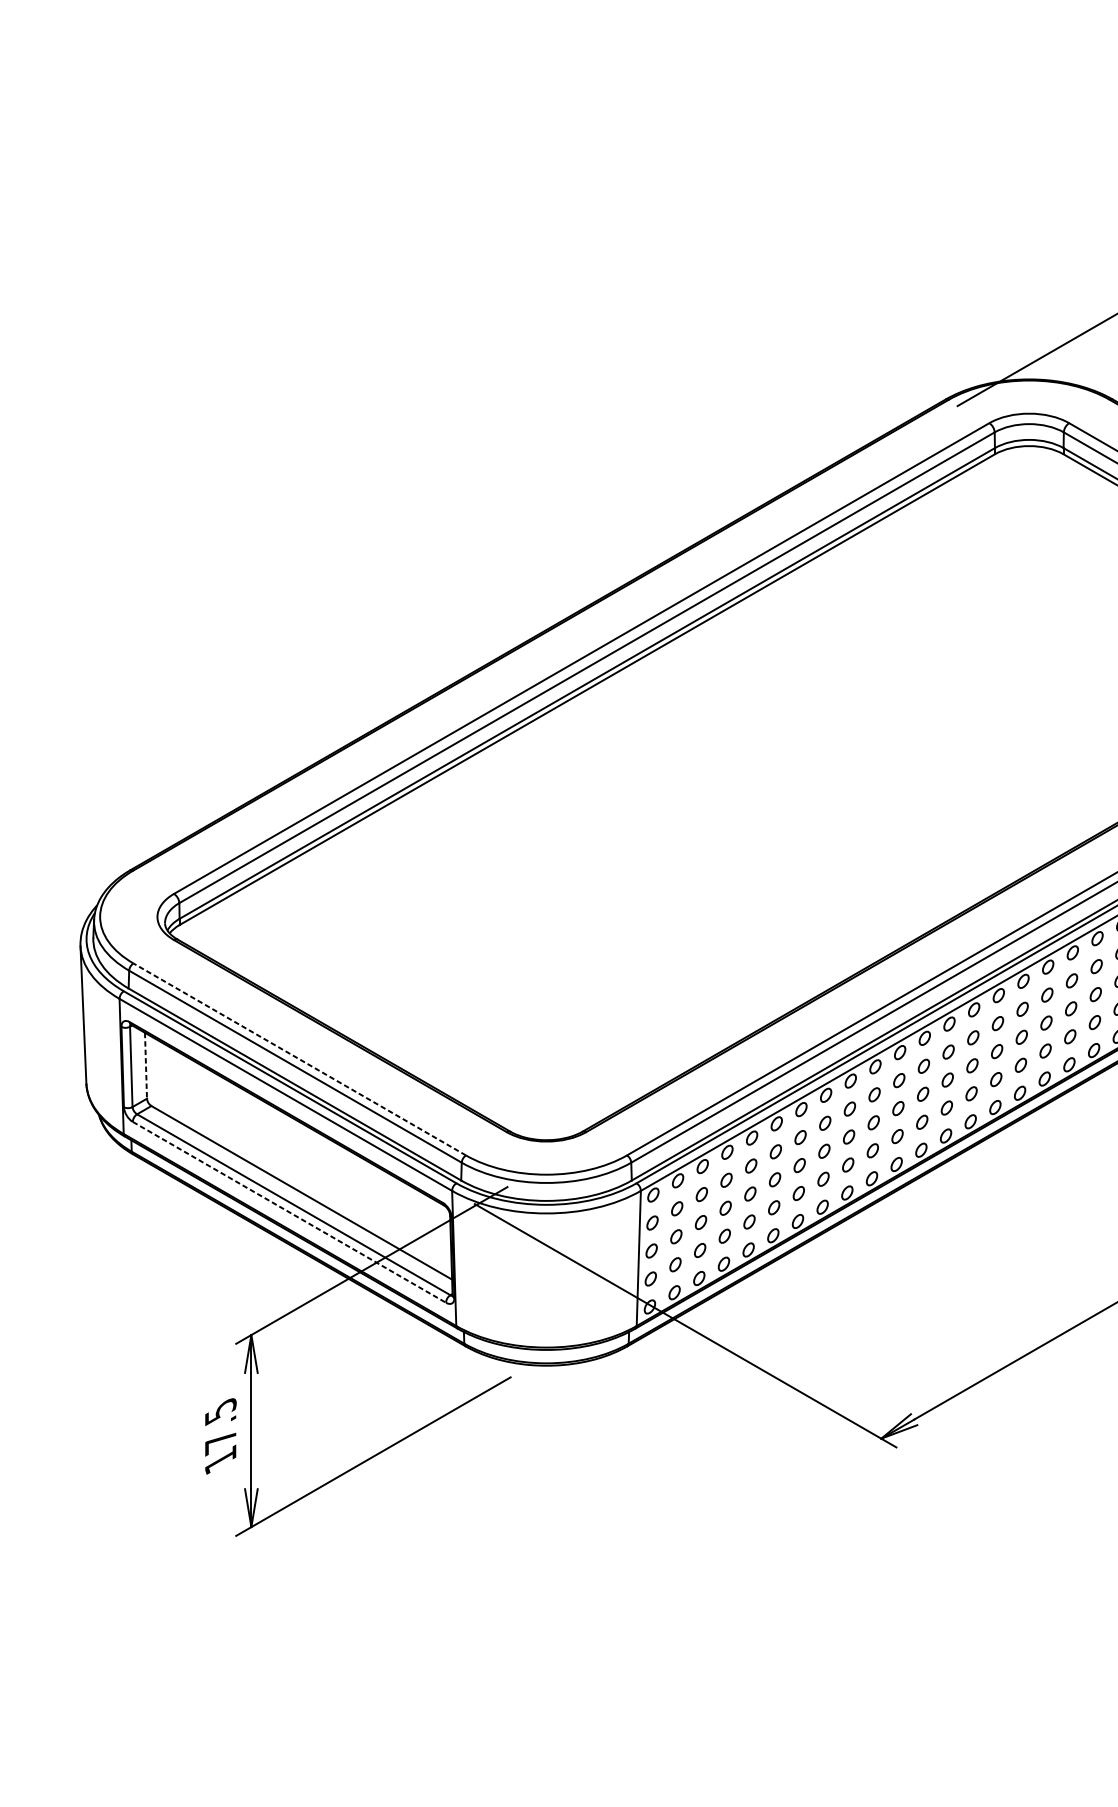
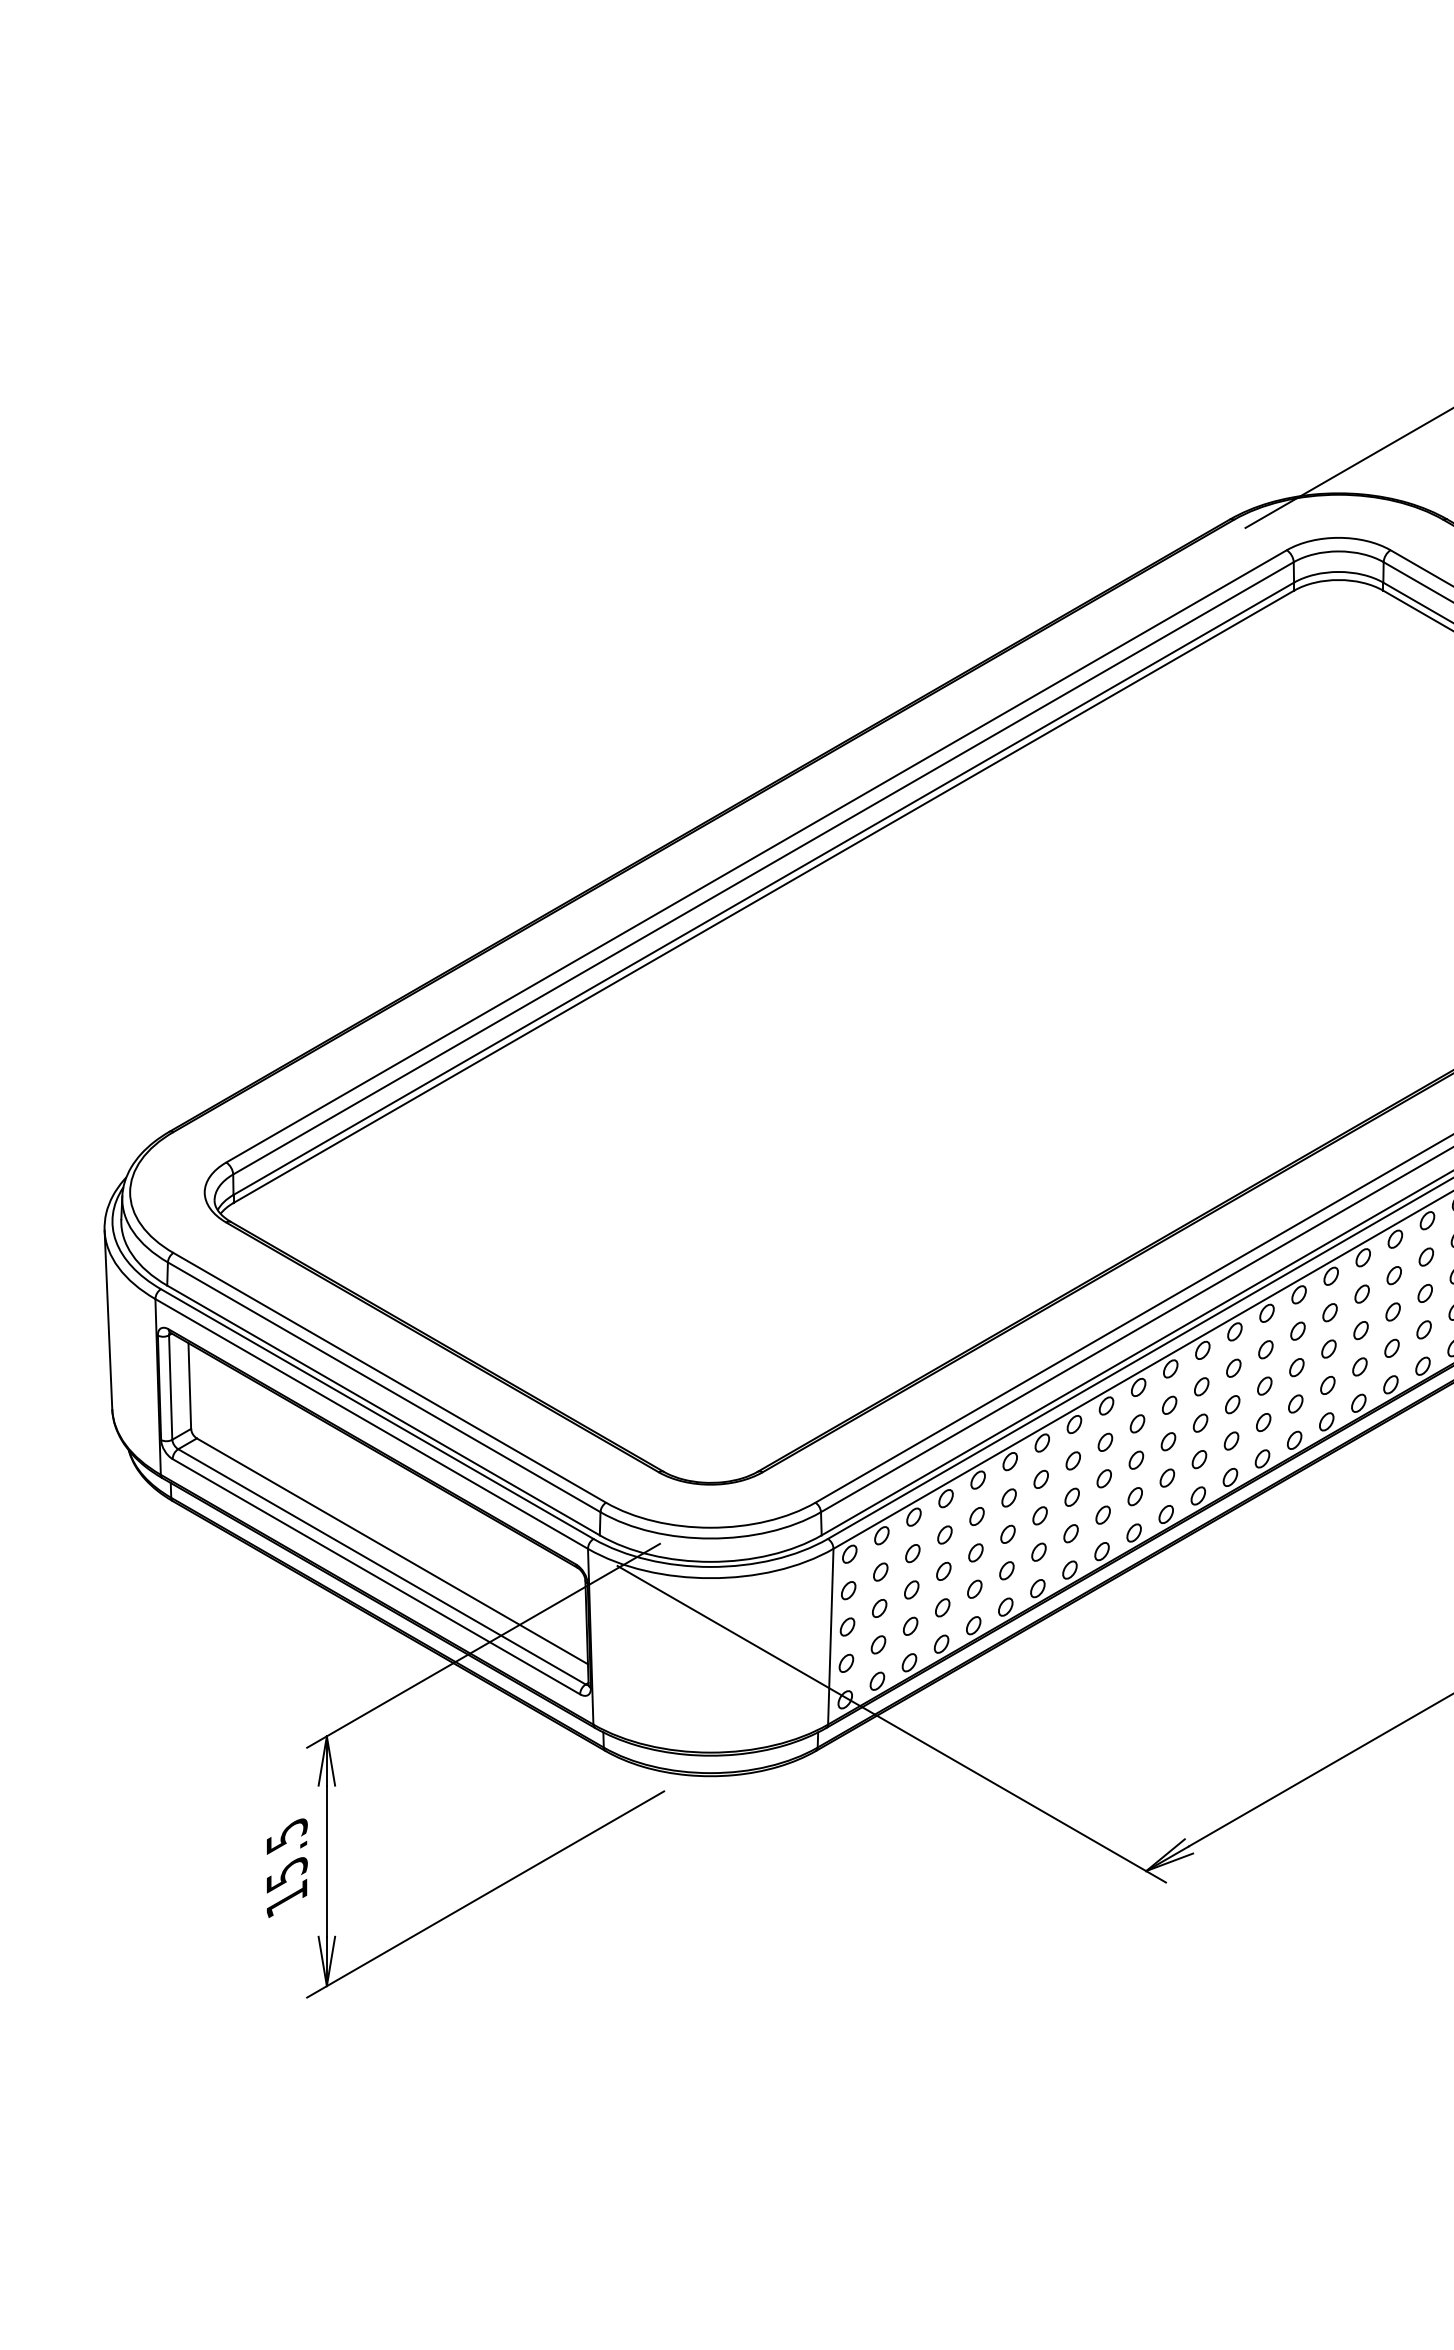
line: (299, 1059) -> (389, 1377), dashed -> solid
line: (145, 1066) -> (189, 1386), dashed -> solid
line: (289, 1212) -> (376, 1576), dashed -> solid
text: (220, 1442) -> (286, 1875), 17.5 -> 15.5

